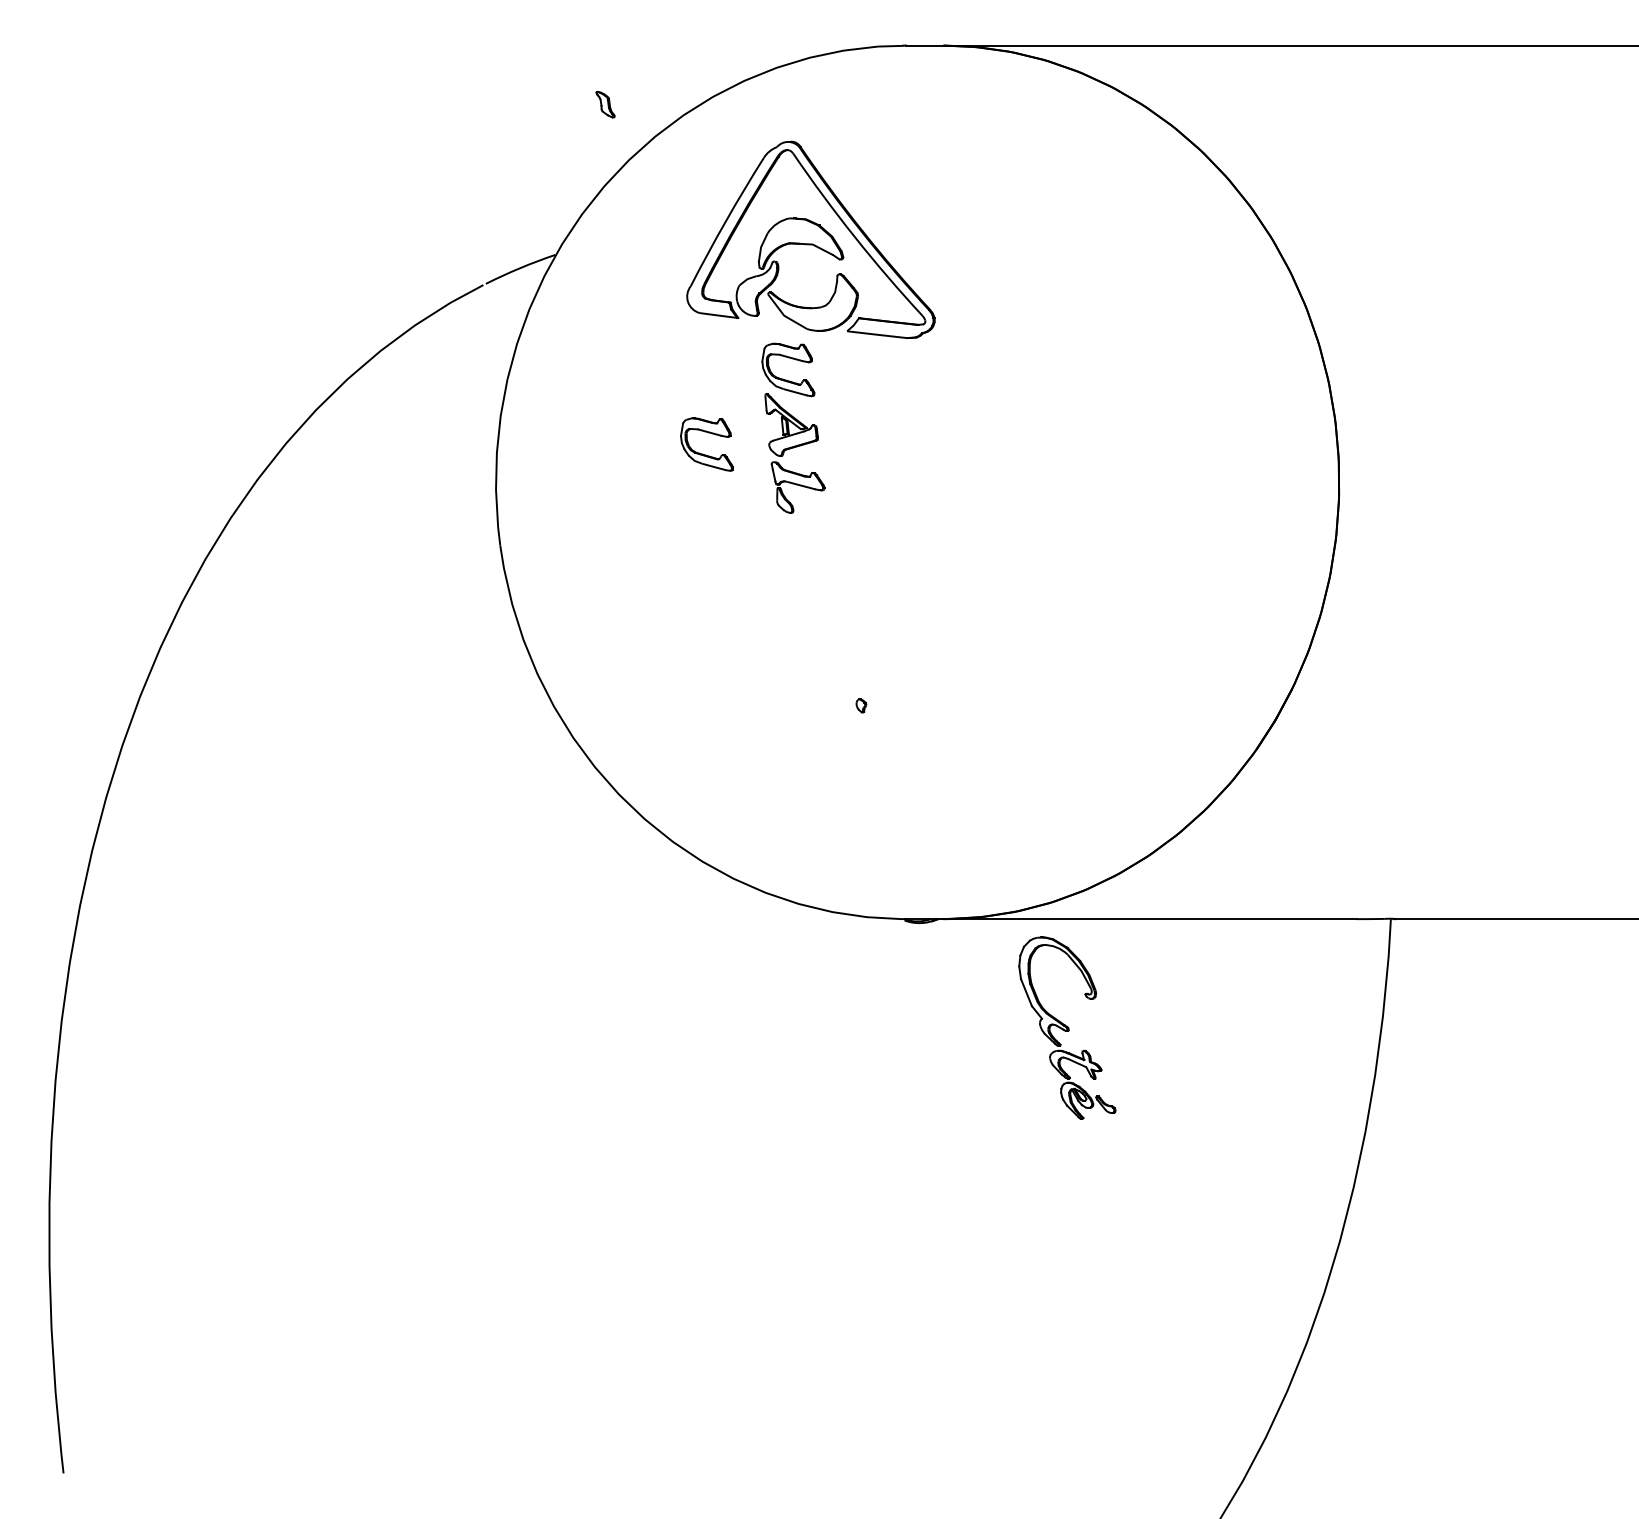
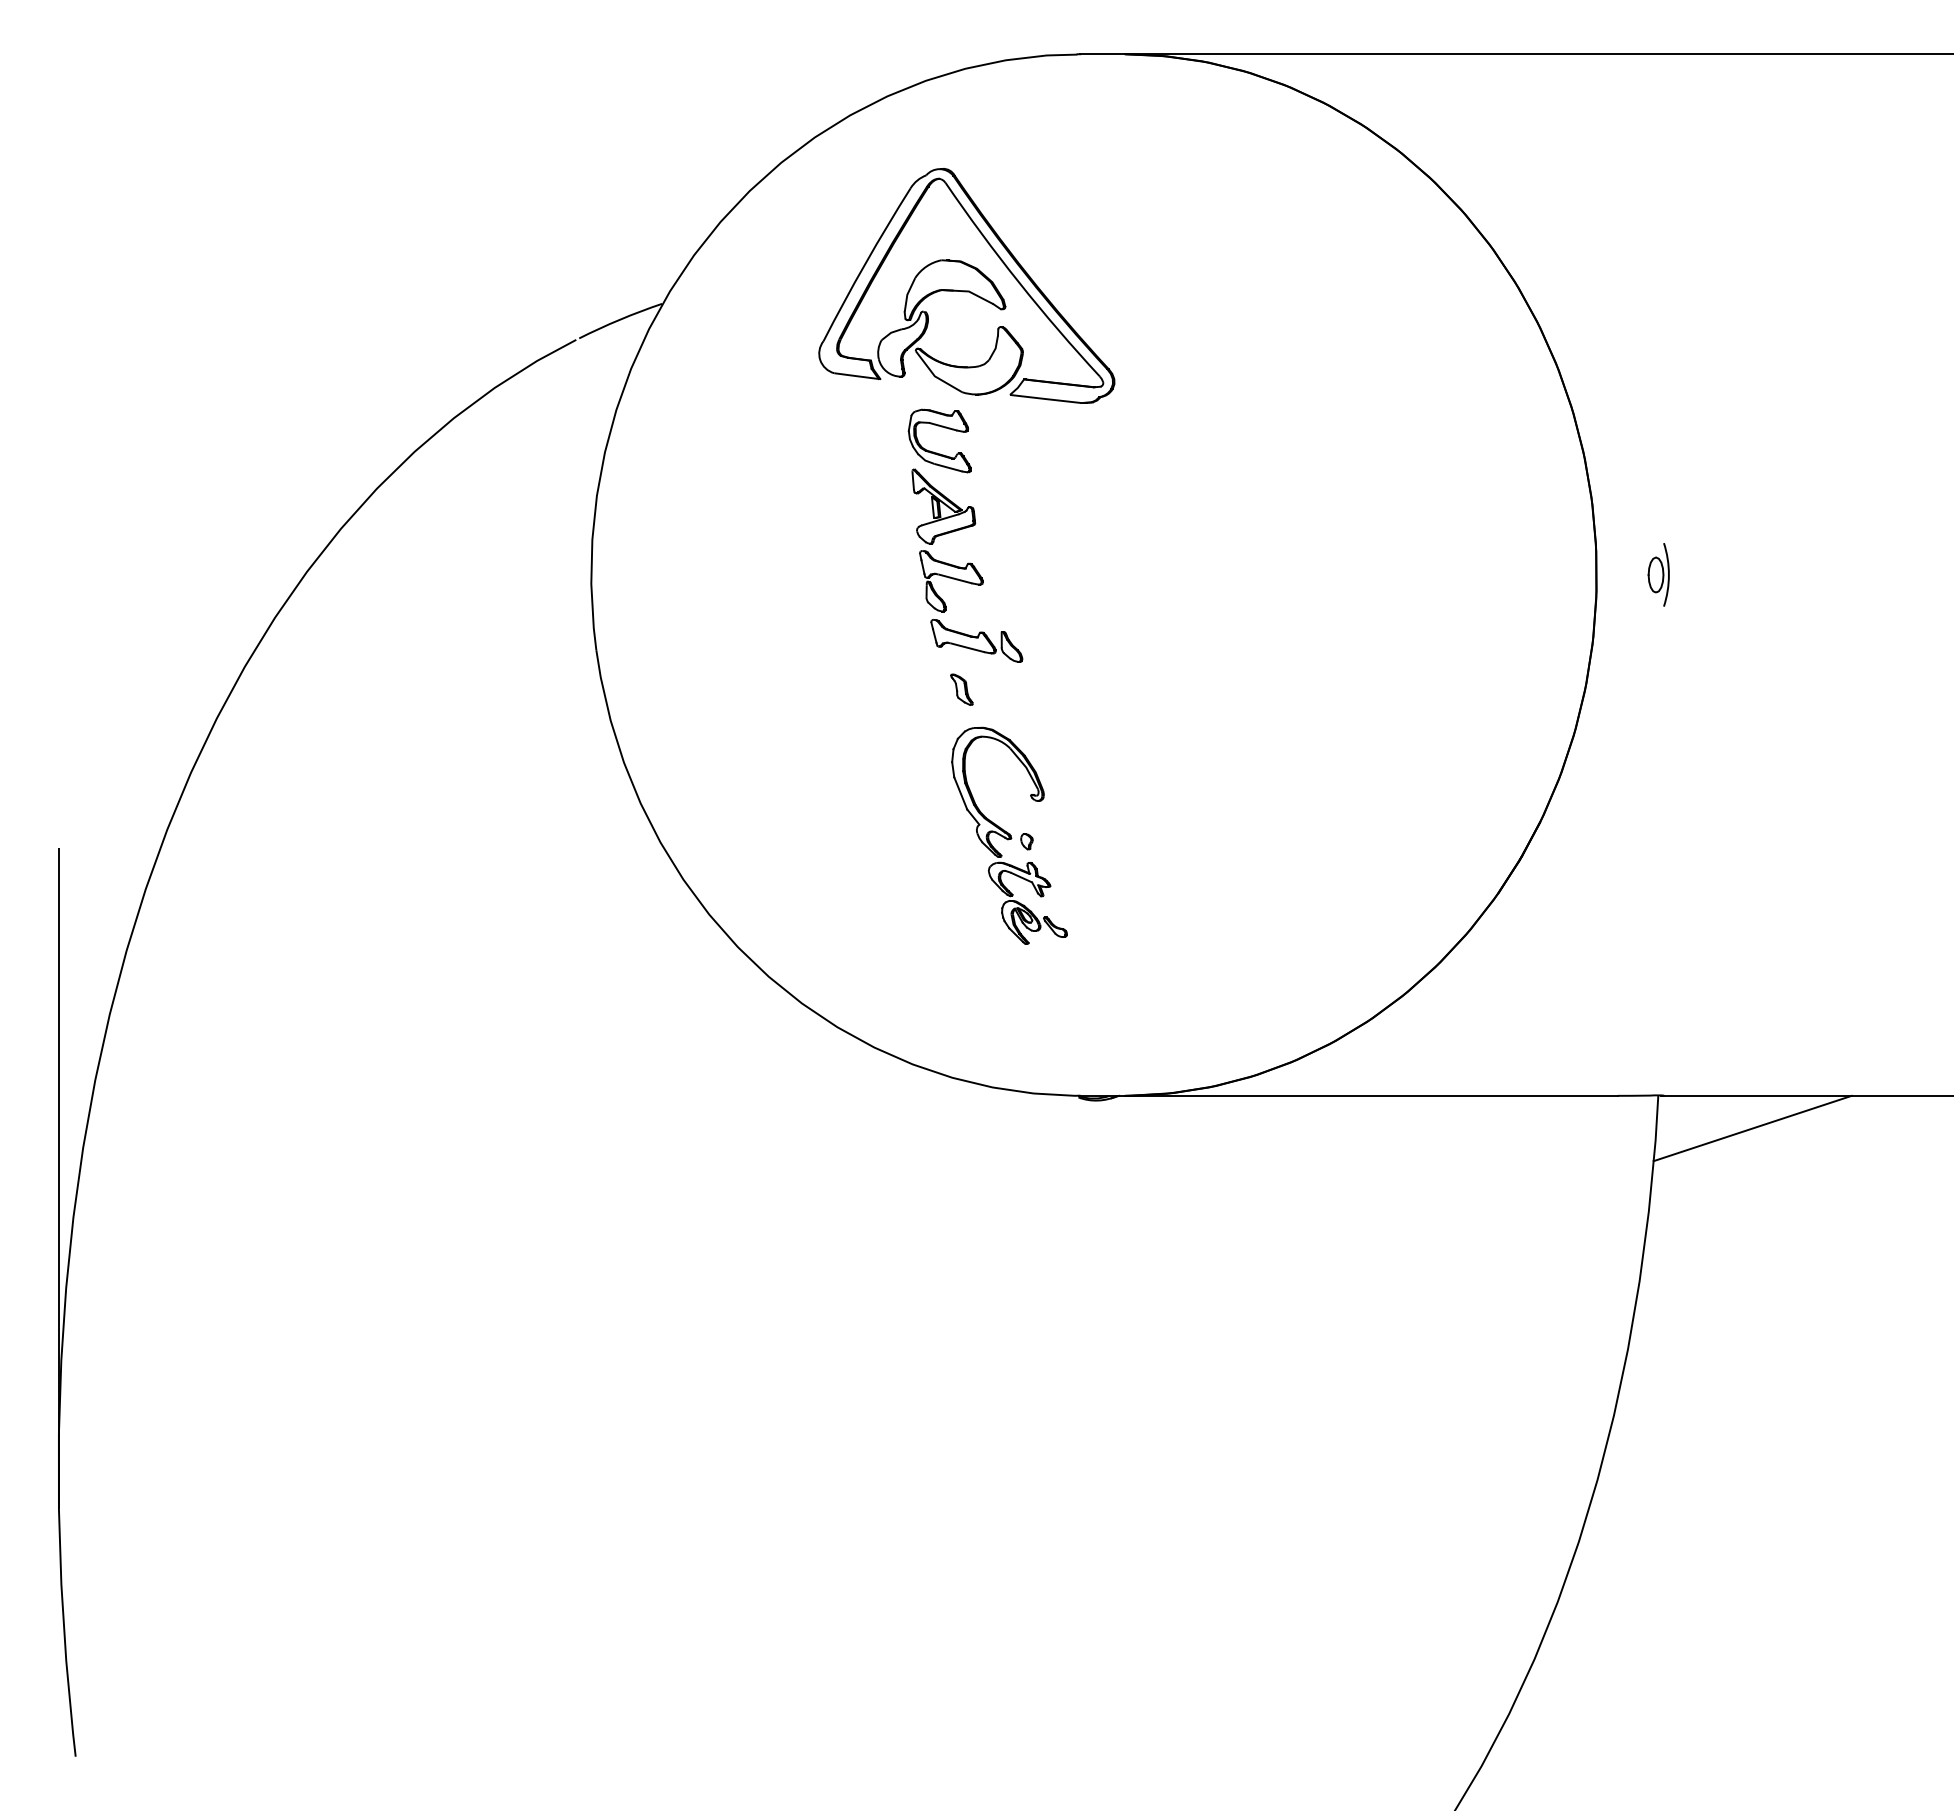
part: (605, 104) -> (961, 689), moved
part: (705, 454) -> (840, 541), removed
part: (1391, 481) -> (1658, 574), added
part: (819, 537) -> (976, 640), added
line: (1469, 946) -> (1752, 1128), added
line: (49, 987) -> (58, 1177), added
part: (1067, 1027) -> (1009, 835), moved

